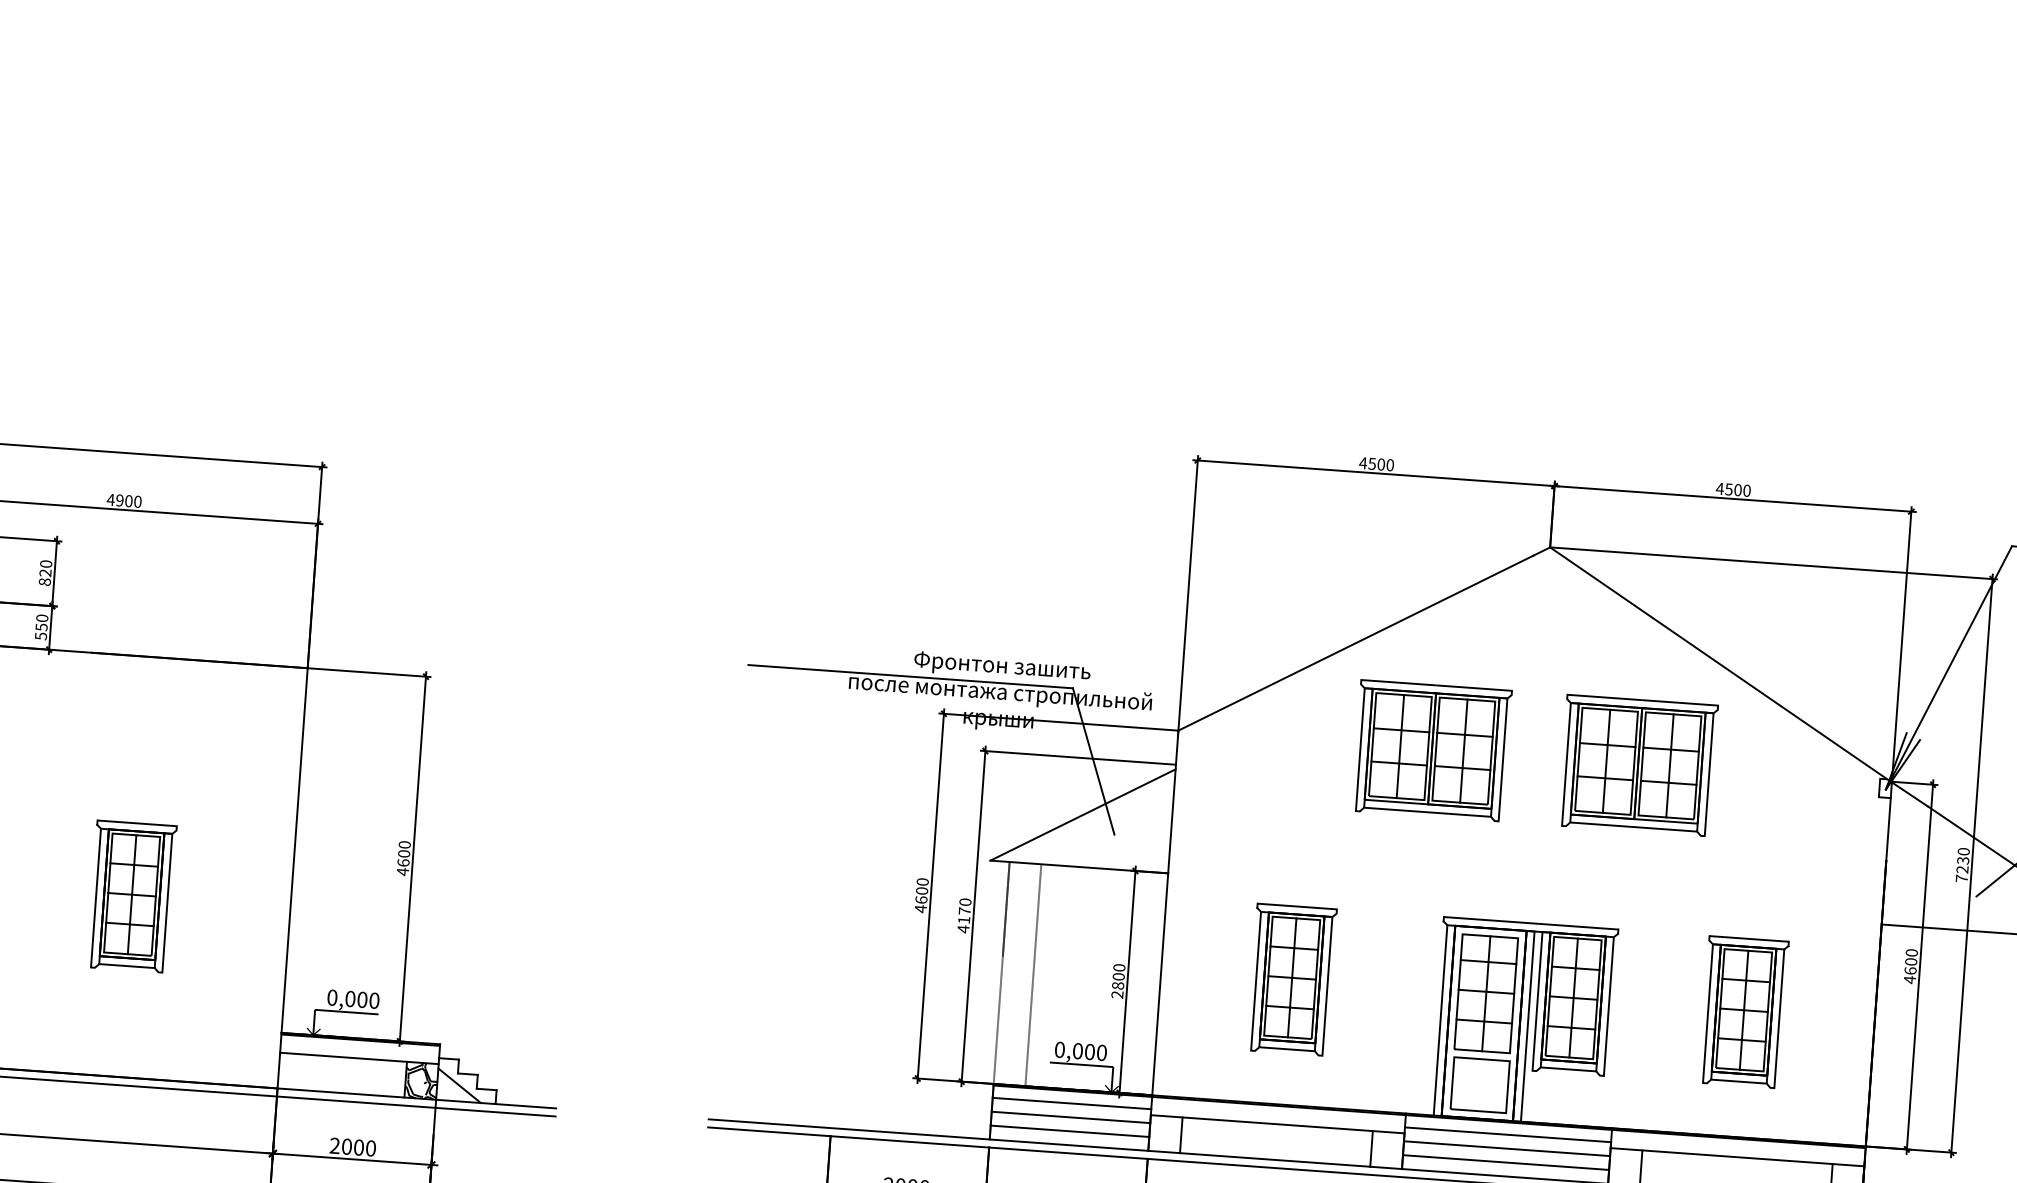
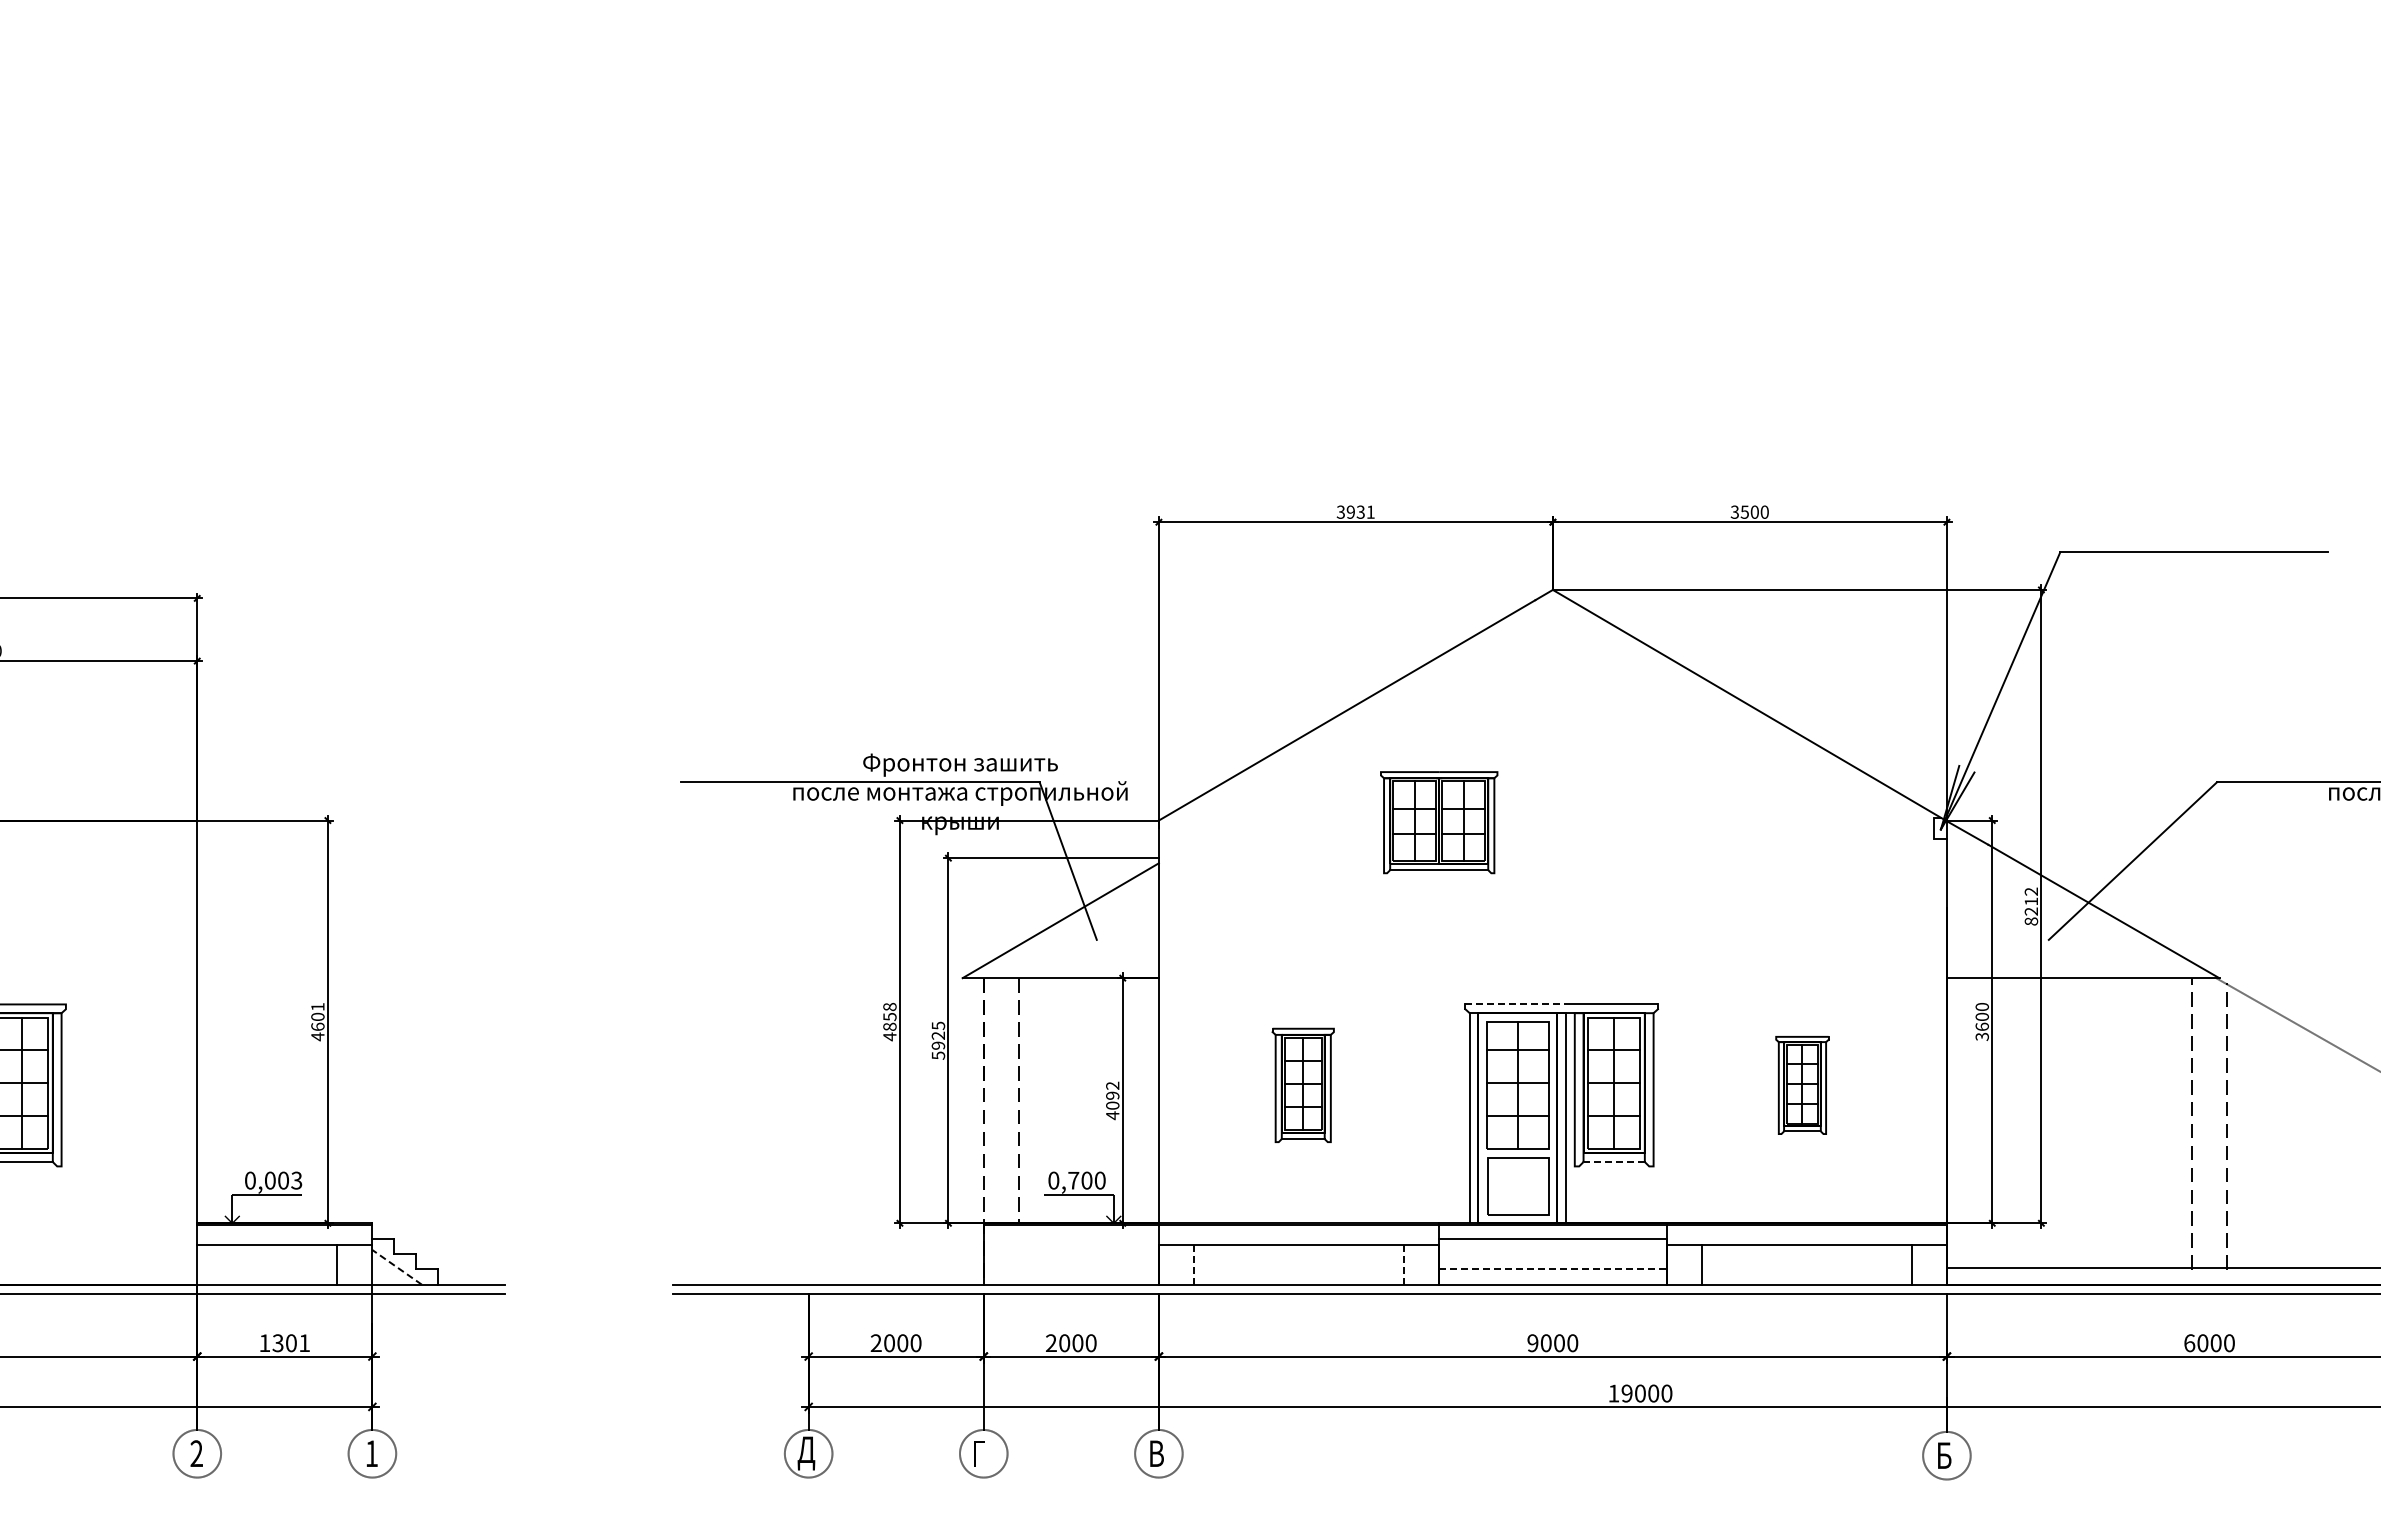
text: (1376, 463) -> (1355, 511), 4500 -> 3931
text: (1719, 488) -> (1734, 511), 4500 -> 3500
part: (1432, 750) -> (1439, 822), size x0.7
part: (1637, 765) -> (1666, 822), removed
text: (404, 844) -> (317, 1006), 4600 -> 4601
text: (1962, 865) -> (2031, 906), 7230 -> 8212
text: (921, 890) -> (889, 1016), 4600 -> 4858
text: (964, 915) -> (938, 1040), 4170 -> 5925
line: (1491, 920) -> (1517, 1004), solid -> dashed
part: (1291, 979) -> (1302, 1085), size x0.7
text: (1909, 979) -> (1981, 1036), 4600 -> 3600
text: (1118, 981) -> (1112, 1100), 2800 -> 4092
text: (374, 1000) -> (296, 1180), 0,000 -> 0,003
part: (1743, 1012) -> (1802, 1085), size x0.6
text: (1077, 1051) -> (1073, 1180), 0,000 -> 0,700
line: (1568, 1069) -> (1614, 1162), solid -> dashed
hatch: (421, 1080) -> (354, 1264), removed
line: (459, 1085) -> (396, 1267), solid -> dashed
line: (1071, 1103) -> (1070, 1238), removed
line: (1070, 1116) -> (1070, 1253), removed
line: (1069, 1131) -> (1070, 1269), removed
line: (1180, 1134) -> (1193, 1264), solid -> dashed
text: (352, 1147) -> (284, 1343), 2000 -> 1301
line: (1371, 1148) -> (1404, 1264), solid -> dashed
line: (1506, 1148) -> (1552, 1253), removed
line: (1505, 1162) -> (1552, 1269), solid -> dashed

